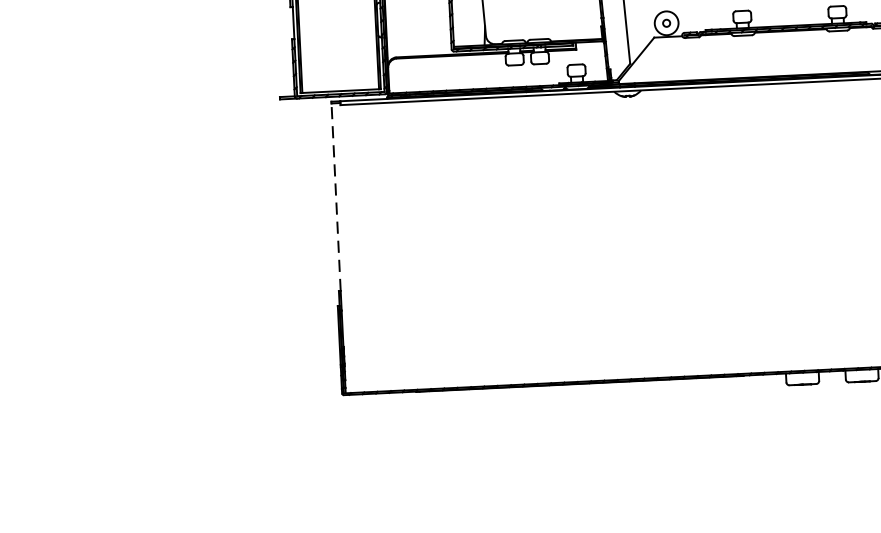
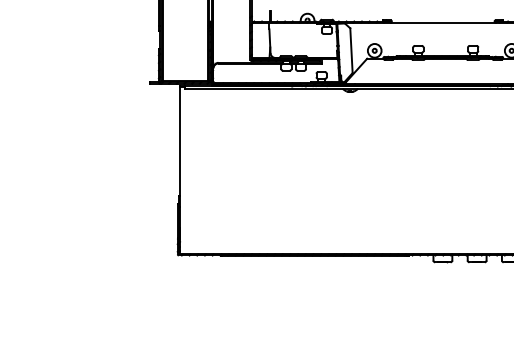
line: (335, 197) -> (179, 141), dashed -> solid

